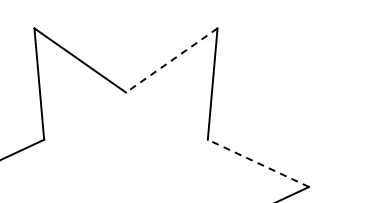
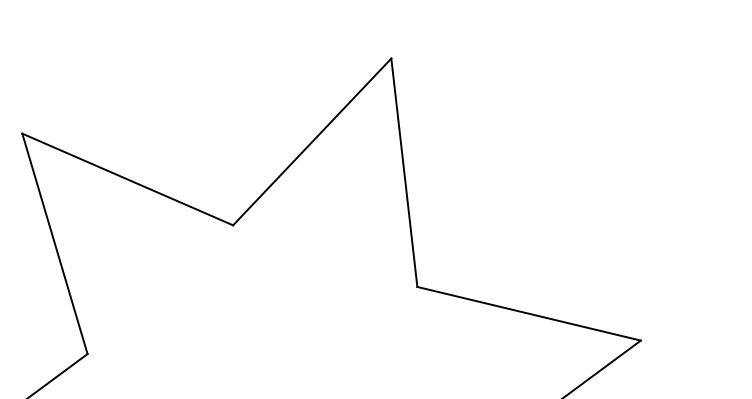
line: (171, 60) -> (311, 142), dashed -> solid
line: (258, 163) -> (529, 313), dashed -> solid

